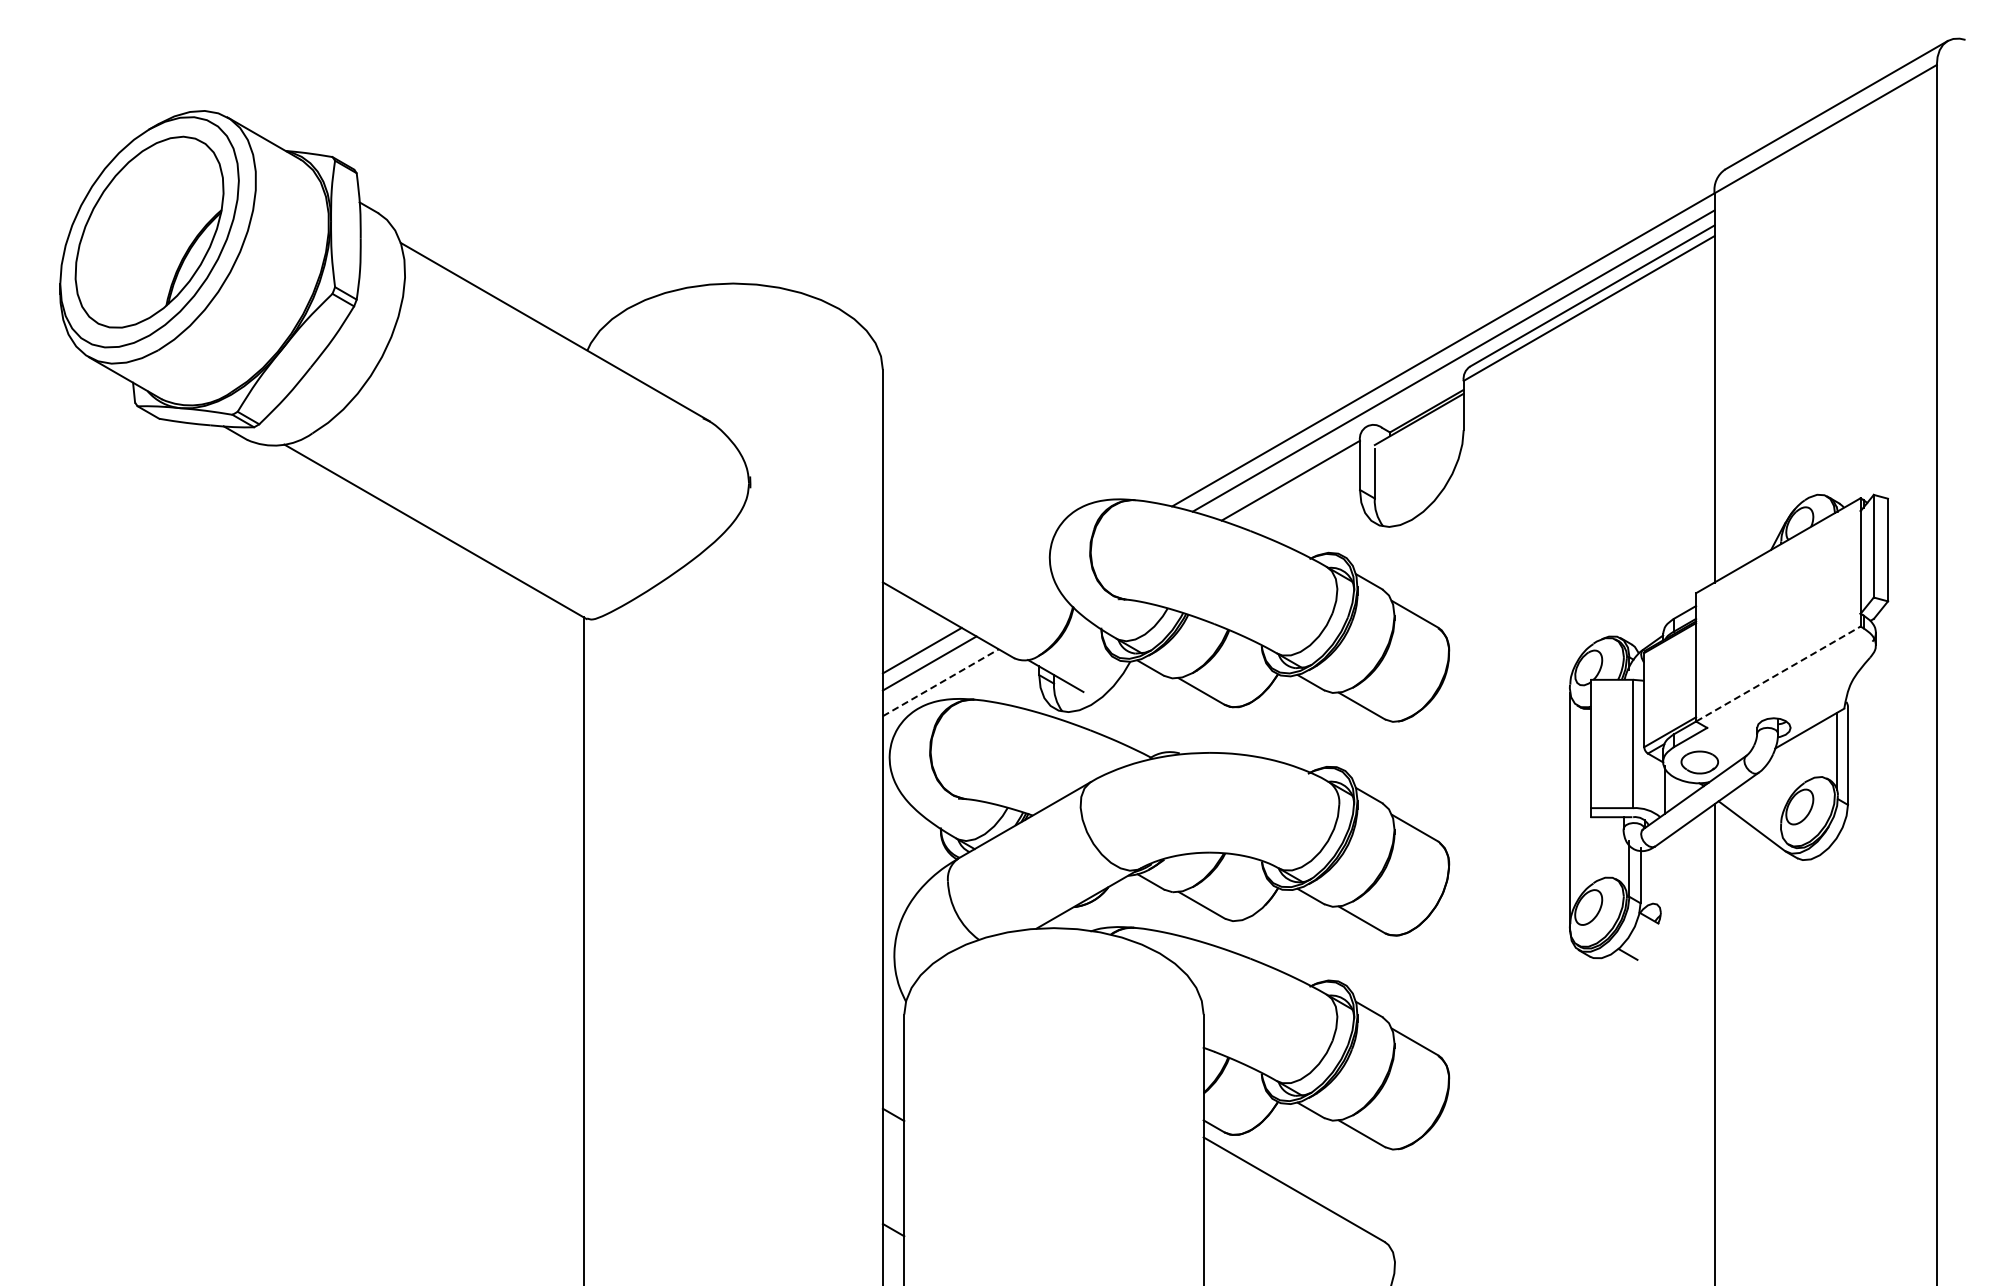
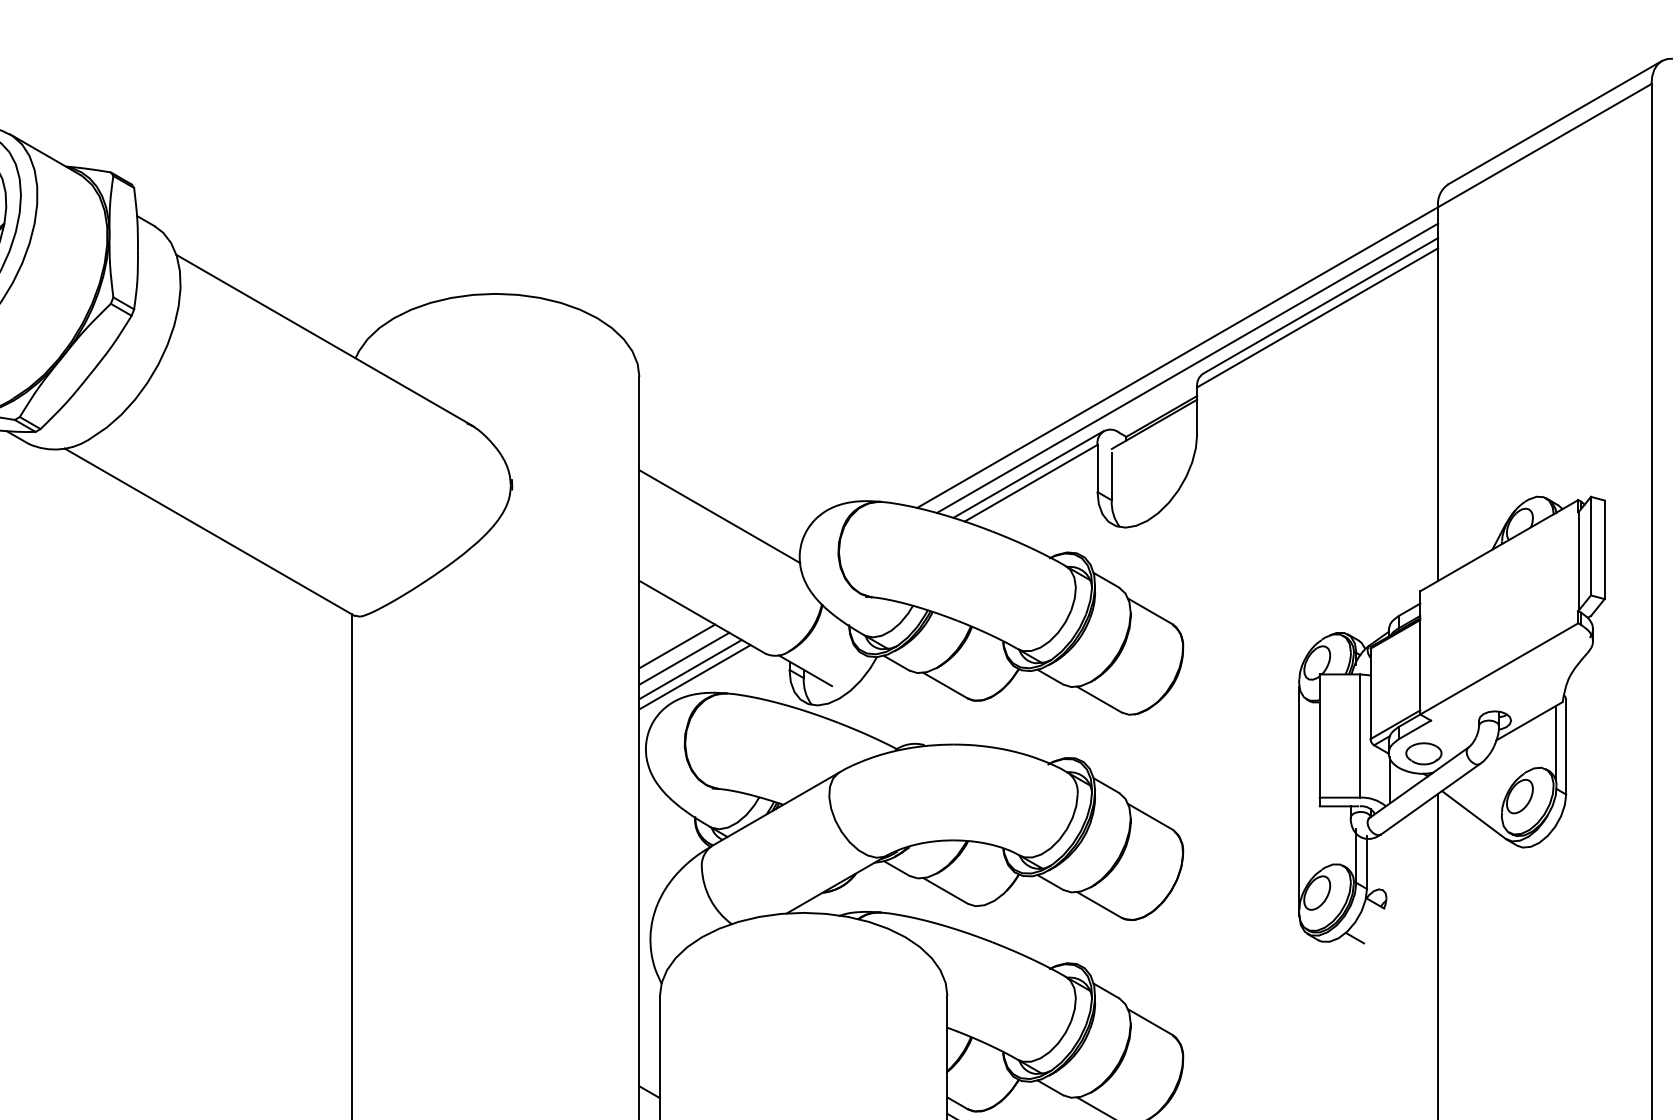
line: (1287, 471) -> (1027, 474), added
line: (966, 515) -> (719, 516), added
line: (935, 674) -> (689, 669), added
line: (1778, 674) -> (1499, 669), dashed -> solid
line: (940, 682) -> (694, 677), dashed -> solid

